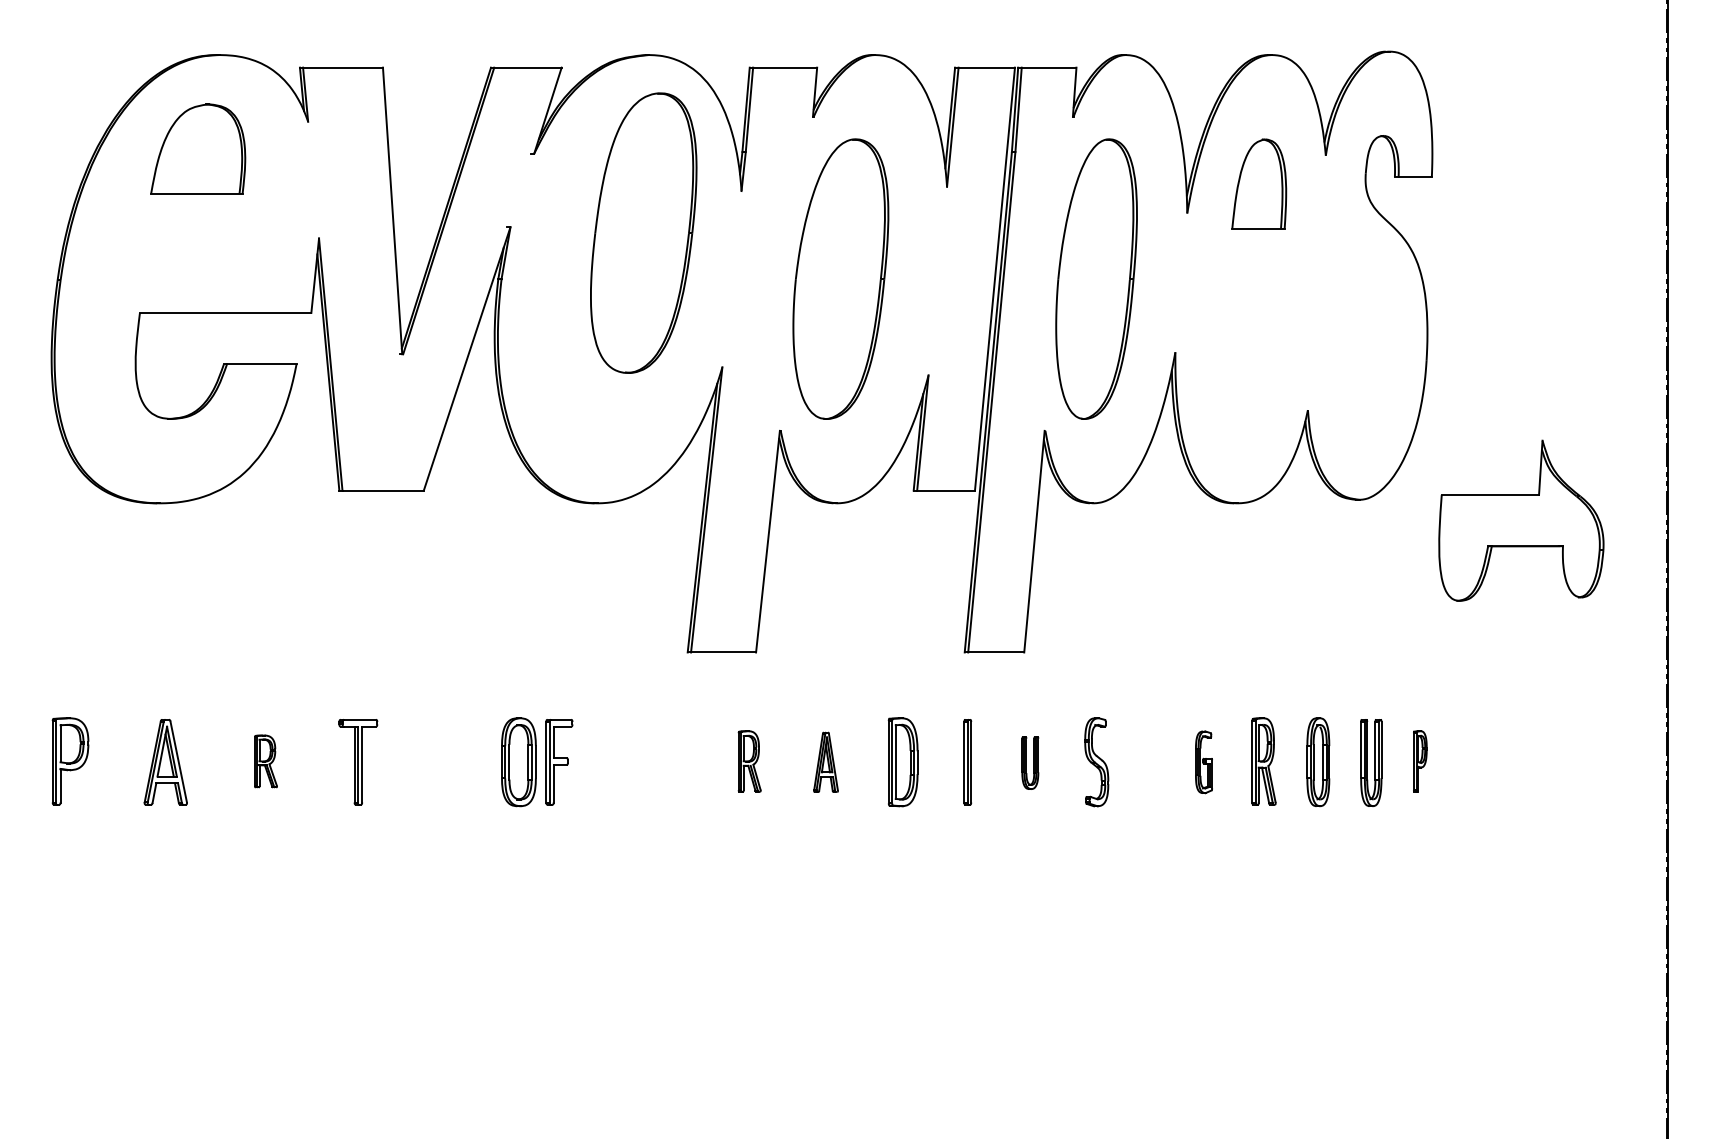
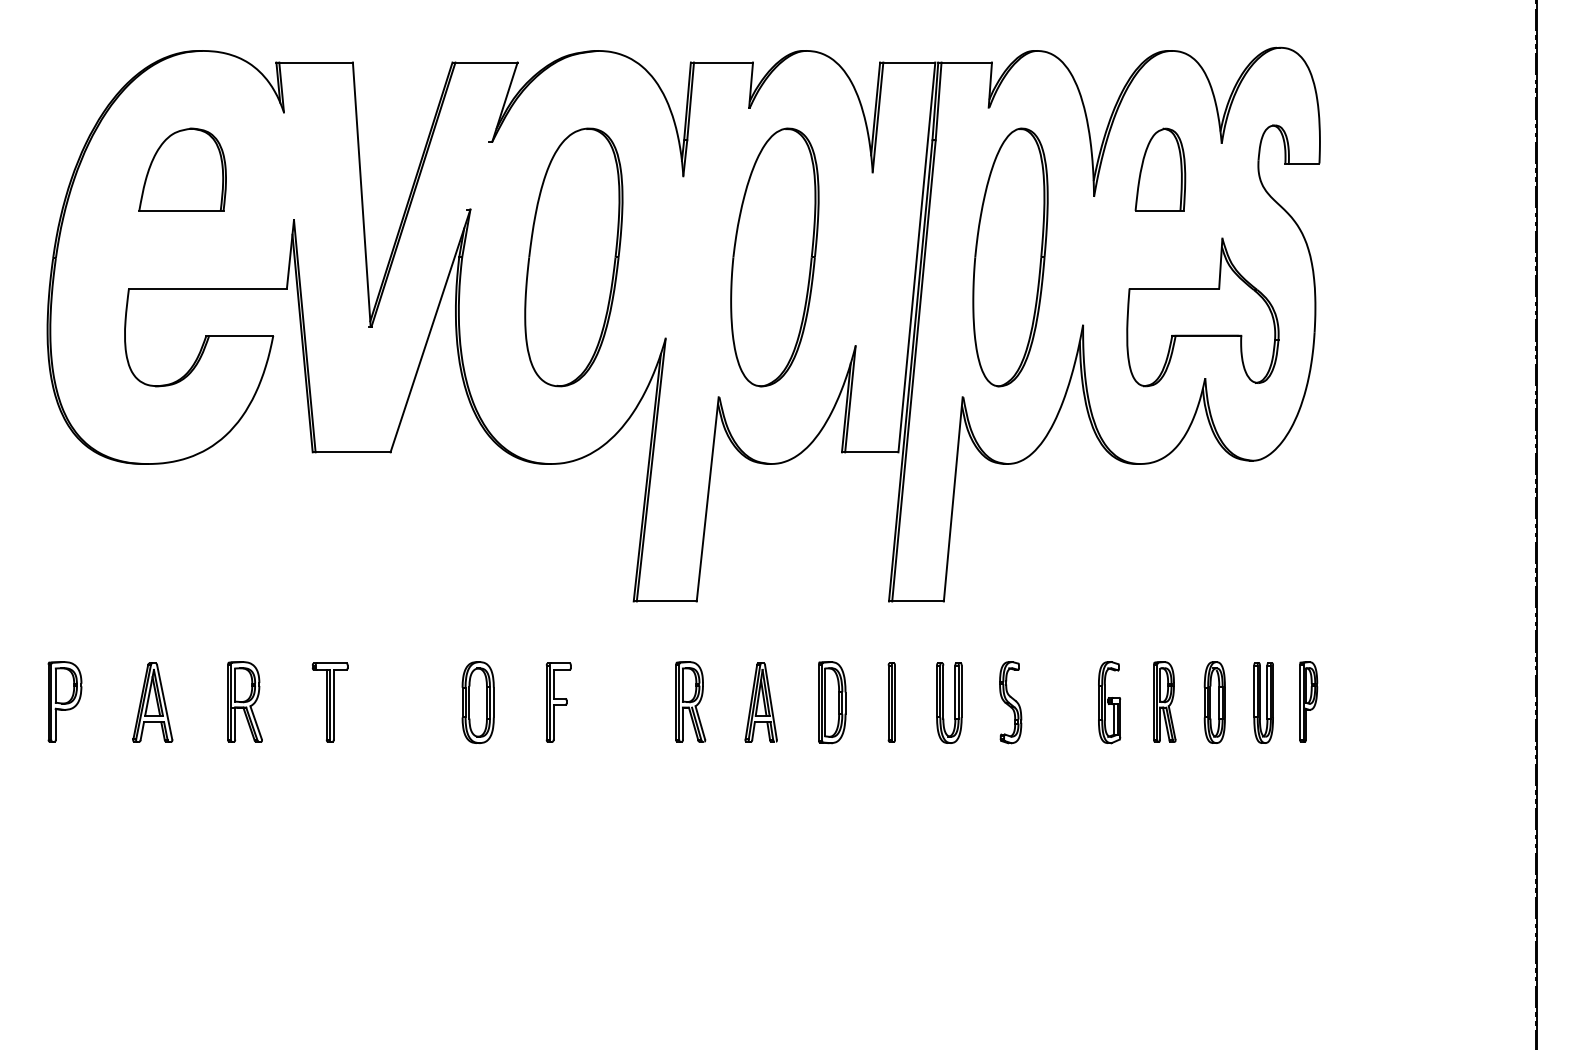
part: (198, 148) -> (182, 169), moved
part: (643, 232) -> (573, 256), moved
part: (1521, 520) -> (1203, 312), moved
part: (265, 761) -> (244, 701), size x1.67
part: (749, 761) -> (690, 701), size x1.43
part: (1420, 761) -> (1309, 701), size x1.43
part: (559, 762) -> (558, 702), moved
part: (825, 762) -> (760, 702), size x1.43
part: (1203, 762) -> (1109, 702), size x1.43
part: (1030, 763) -> (949, 703), size x1.67

